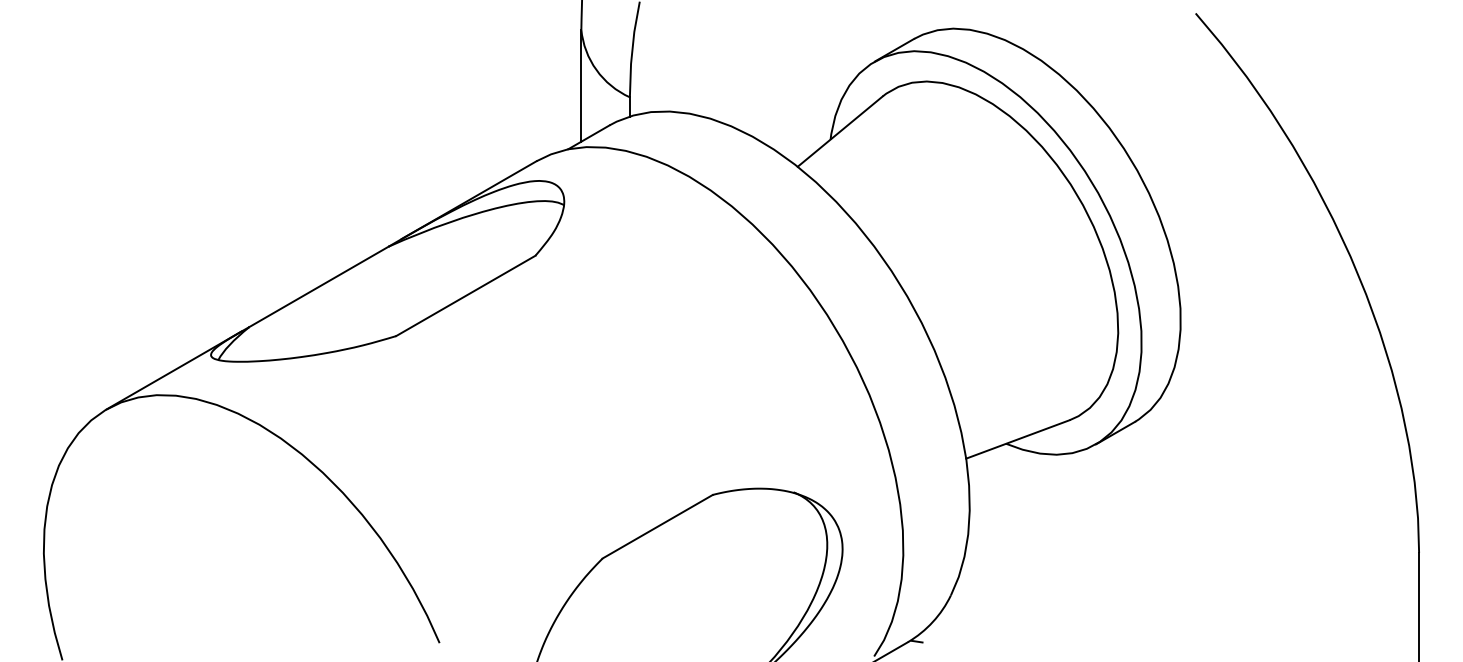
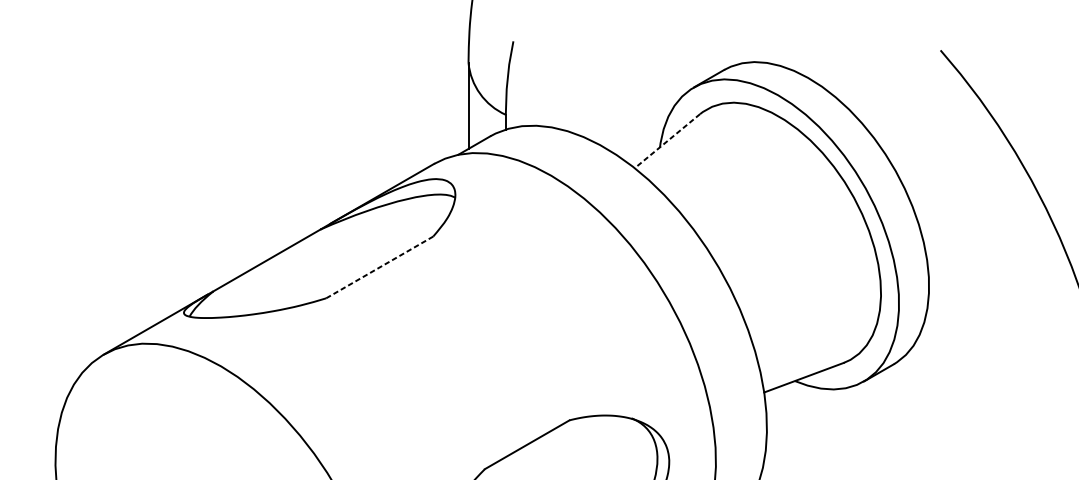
line: (839, 131) -> (666, 141), solid -> dashed
line: (466, 295) -> (380, 267), solid -> dashed

